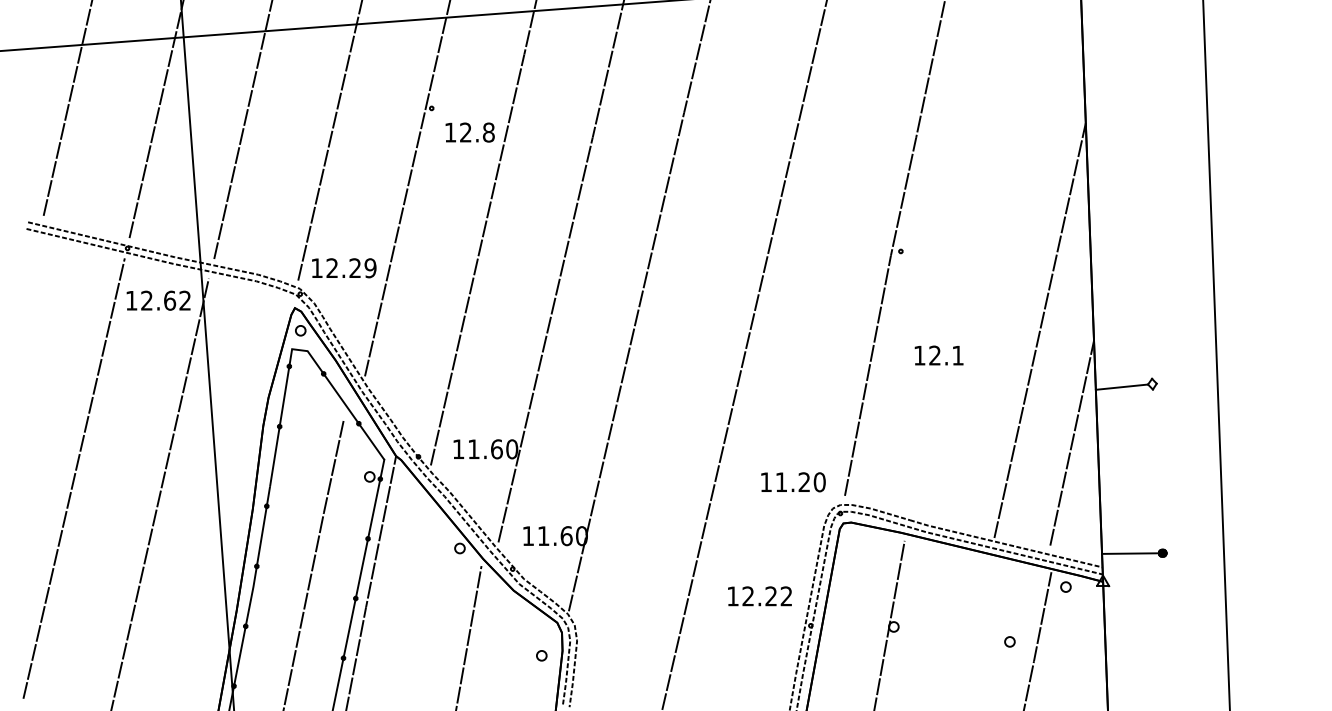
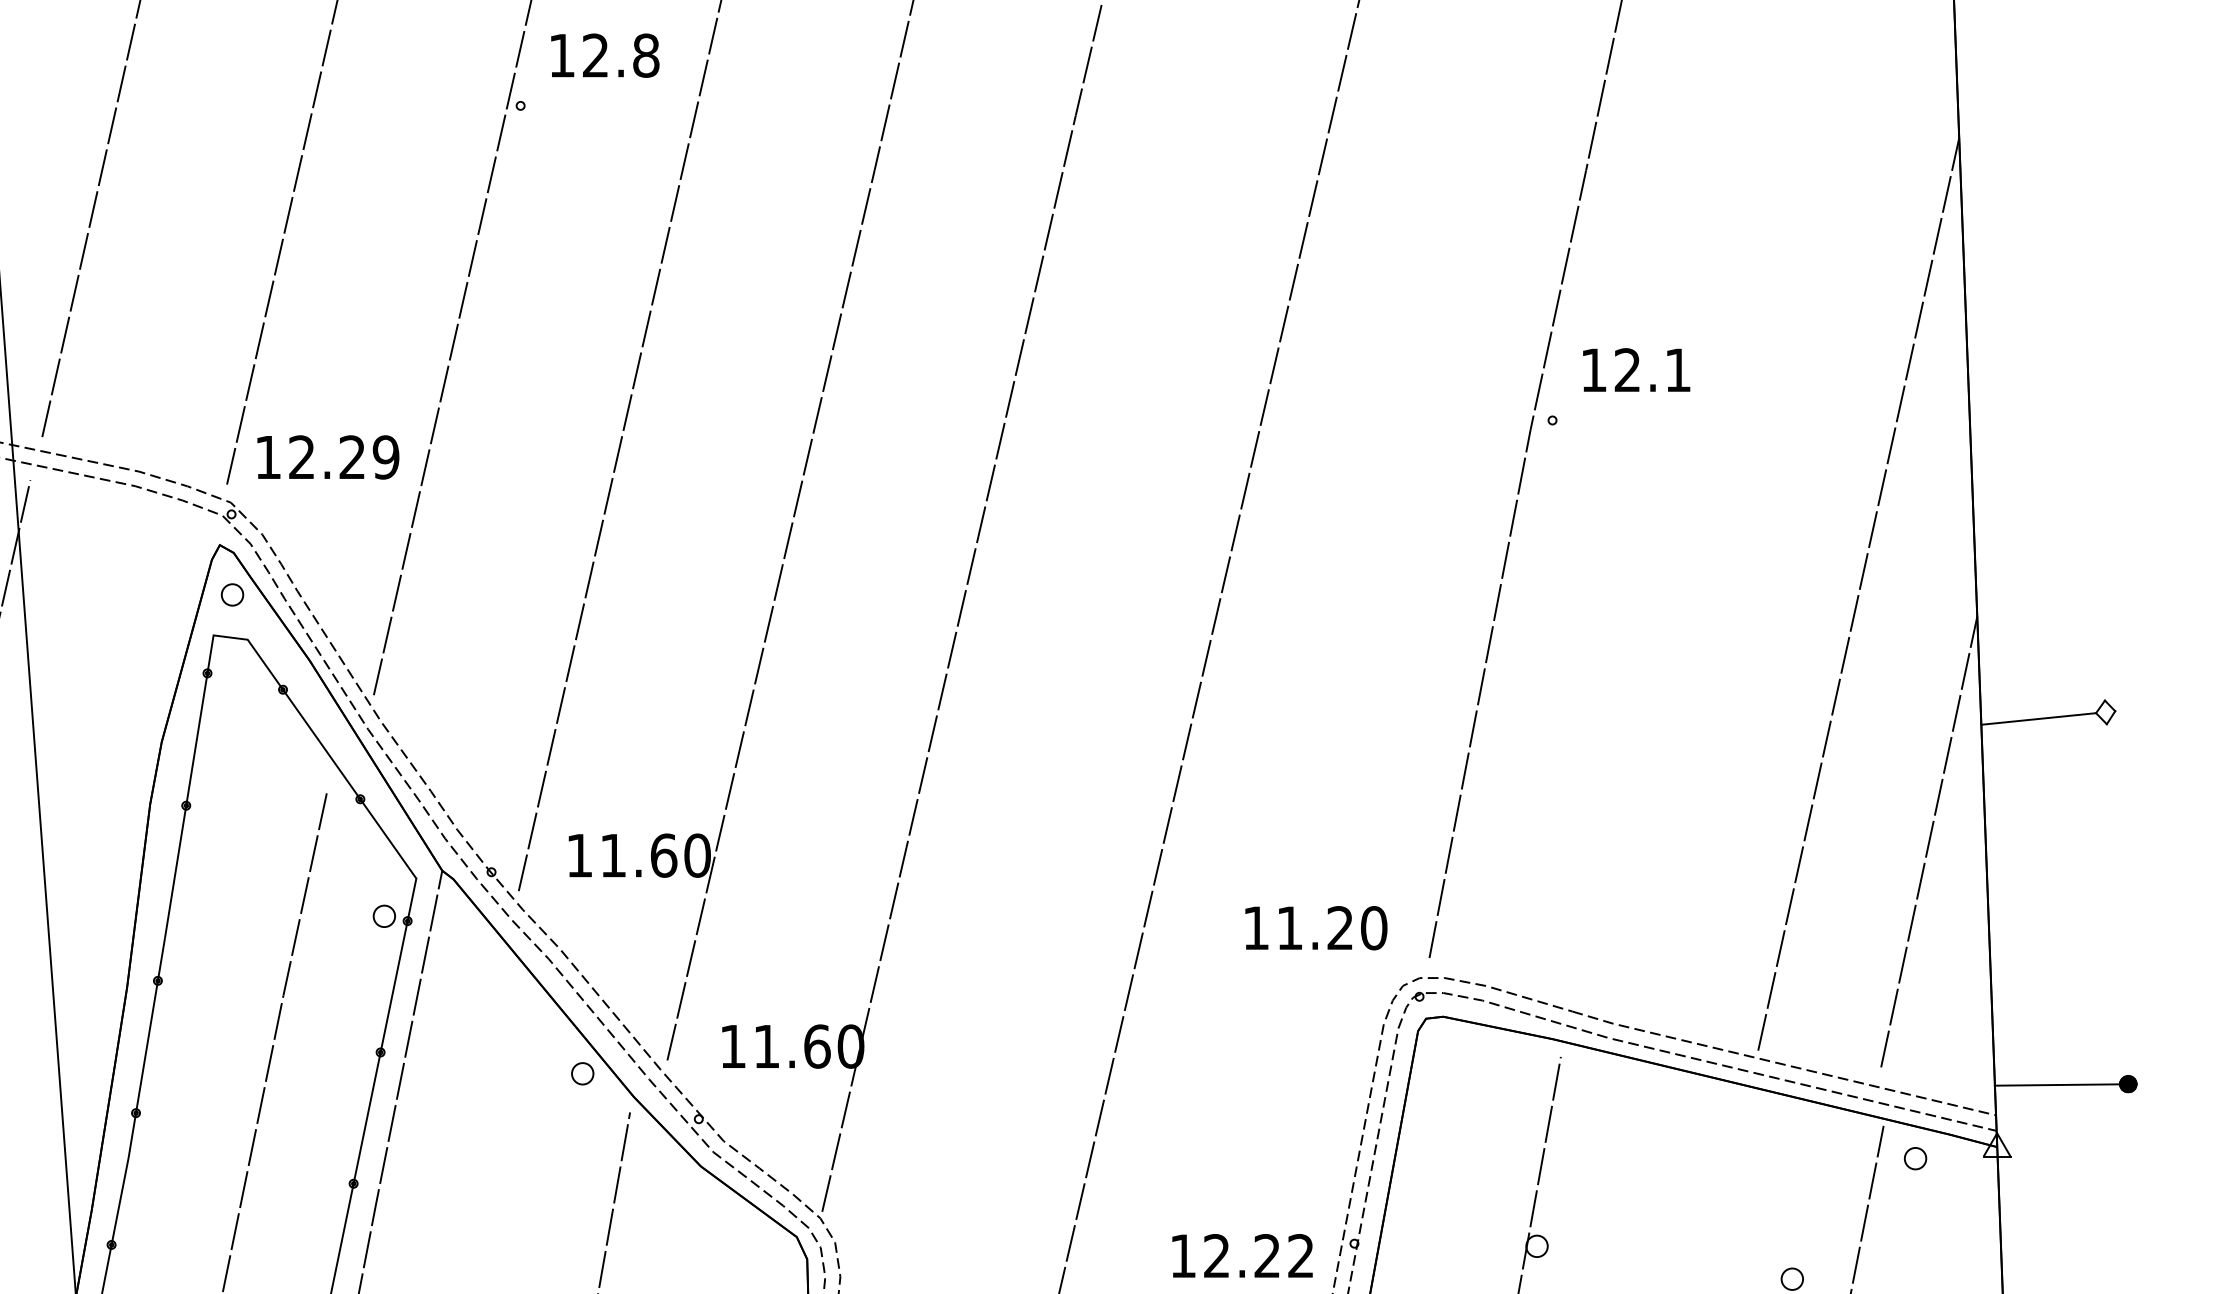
text: (469, 132) -> (603, 55), moved
text: (938, 355) -> (1635, 369), moved
text: (759, 596) -> (1241, 1256), moved

